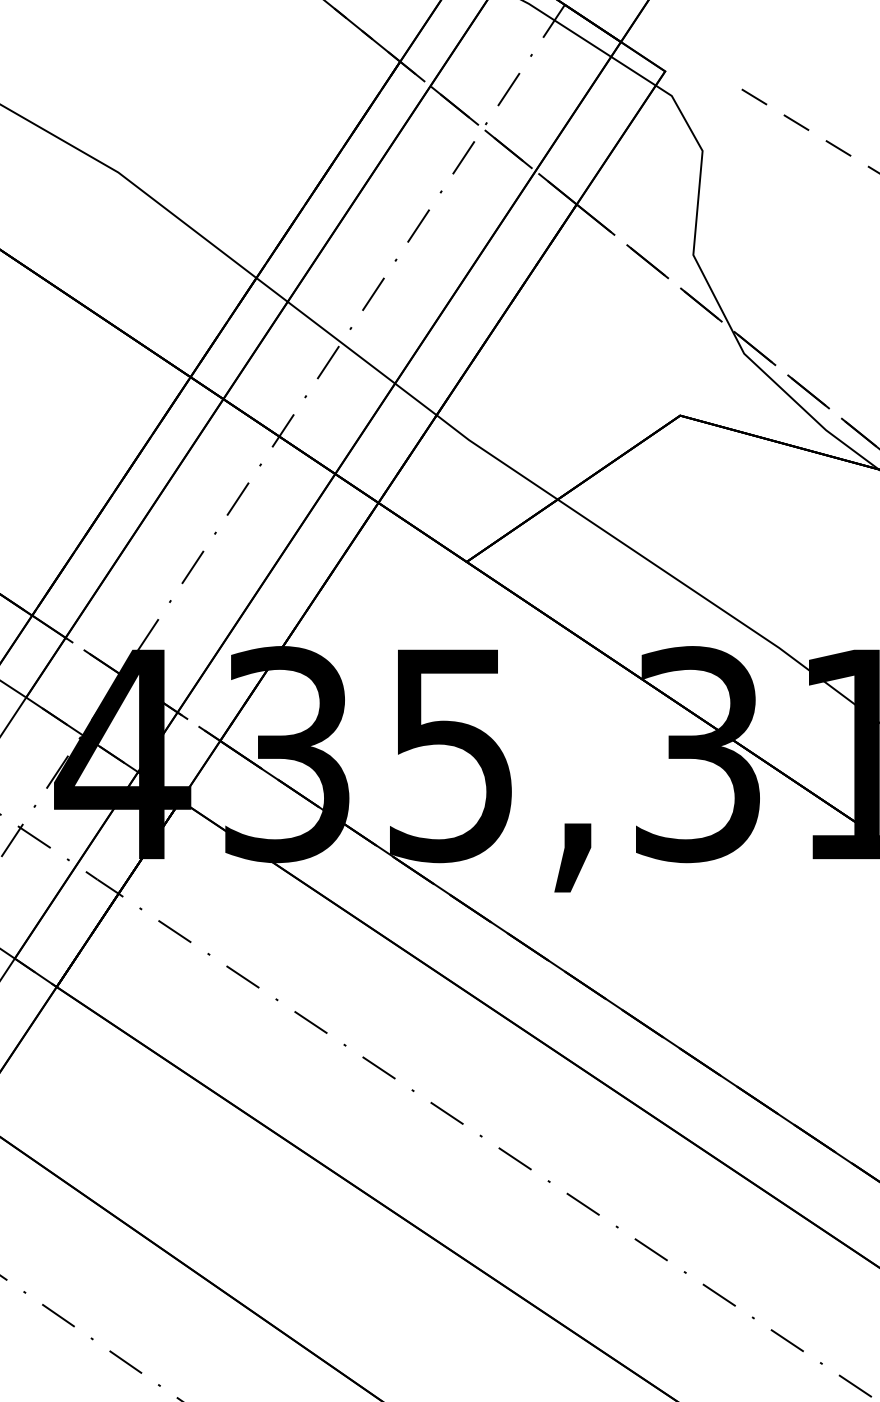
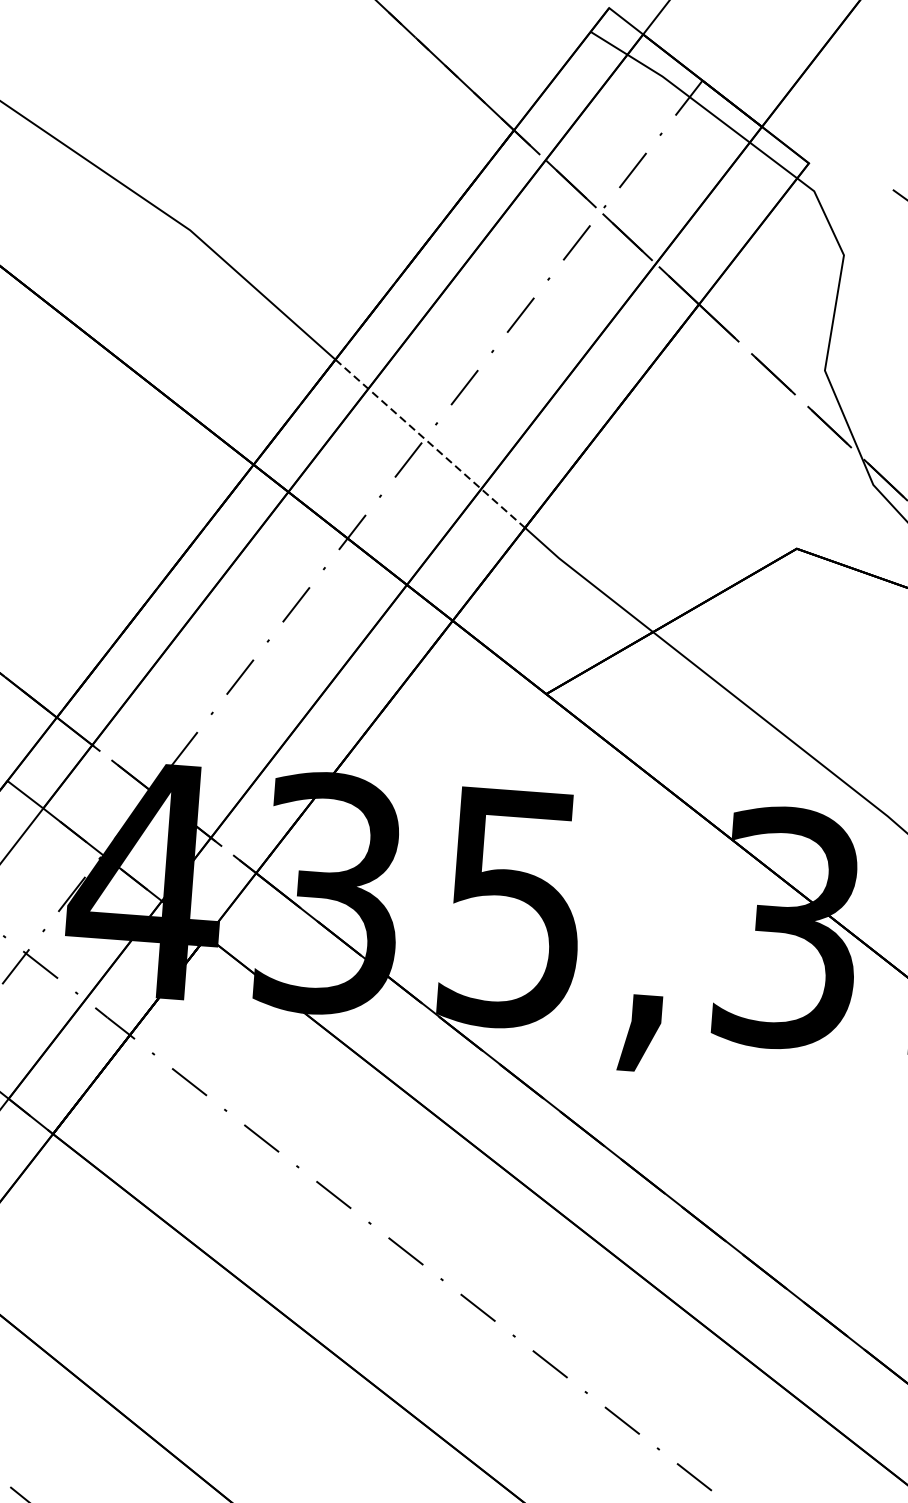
line: (347, 347) -> (431, 444), solid -> dashed

